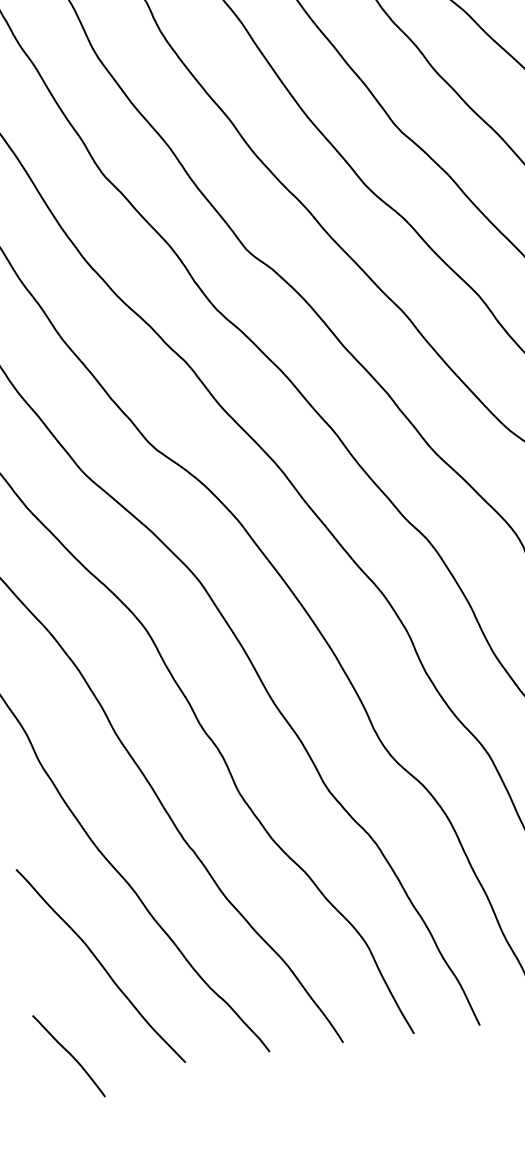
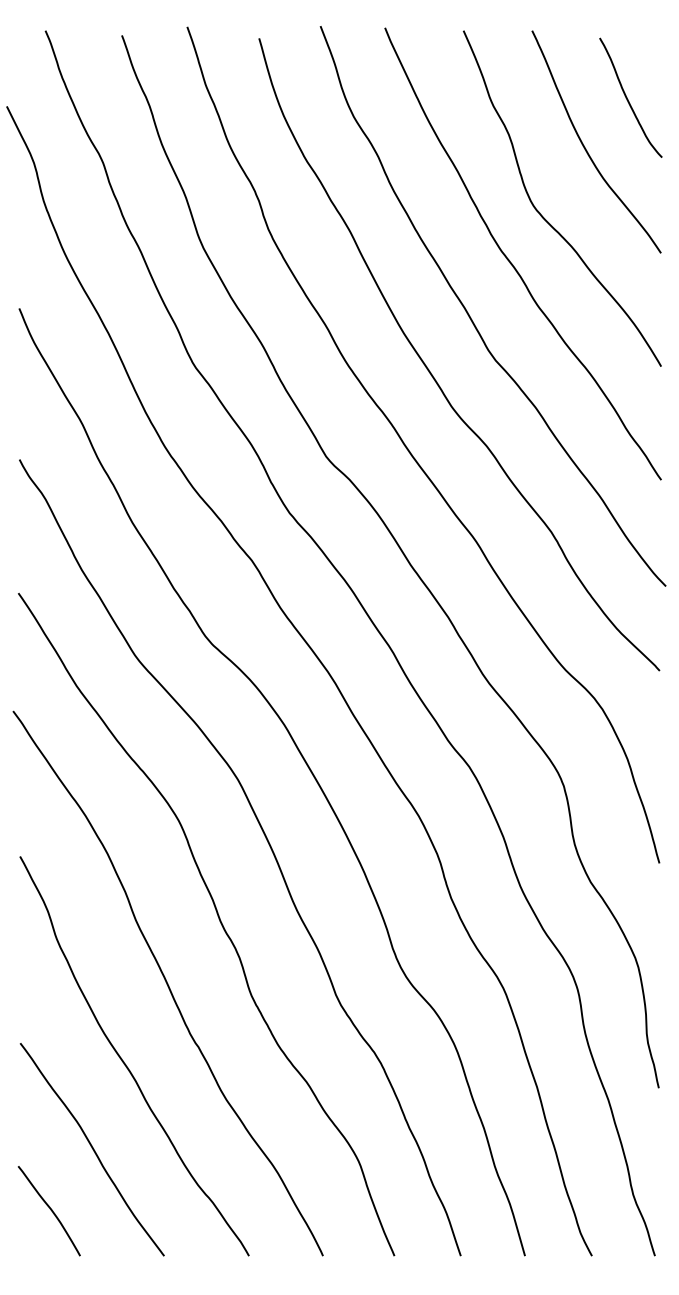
curve: (70, 1055) -> (50, 1210), moved

